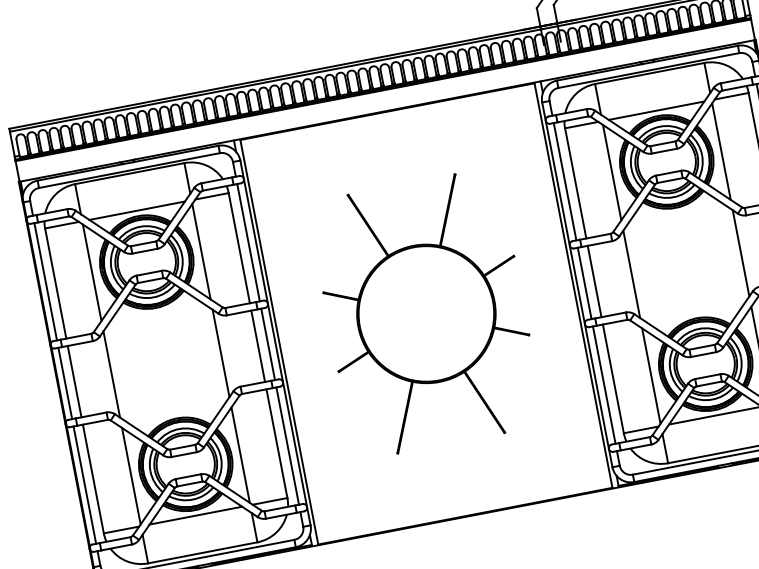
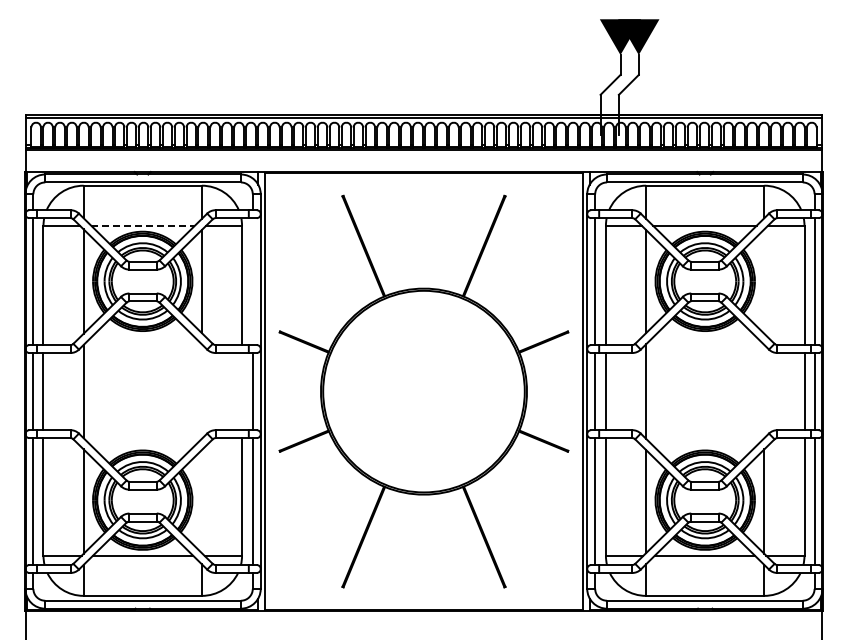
line: (721, 151) -> (764, 281), removed
line: (137, 210) -> (143, 225), solid -> dashed
line: (248, 242) -> (252, 281), removed
line: (741, 253) -> (764, 391), removed
part: (425, 313) -> (423, 391), size x1.4
line: (258, 346) -> (242, 391), removed
line: (220, 353) -> (201, 391), removed
line: (240, 455) -> (201, 501), removed

